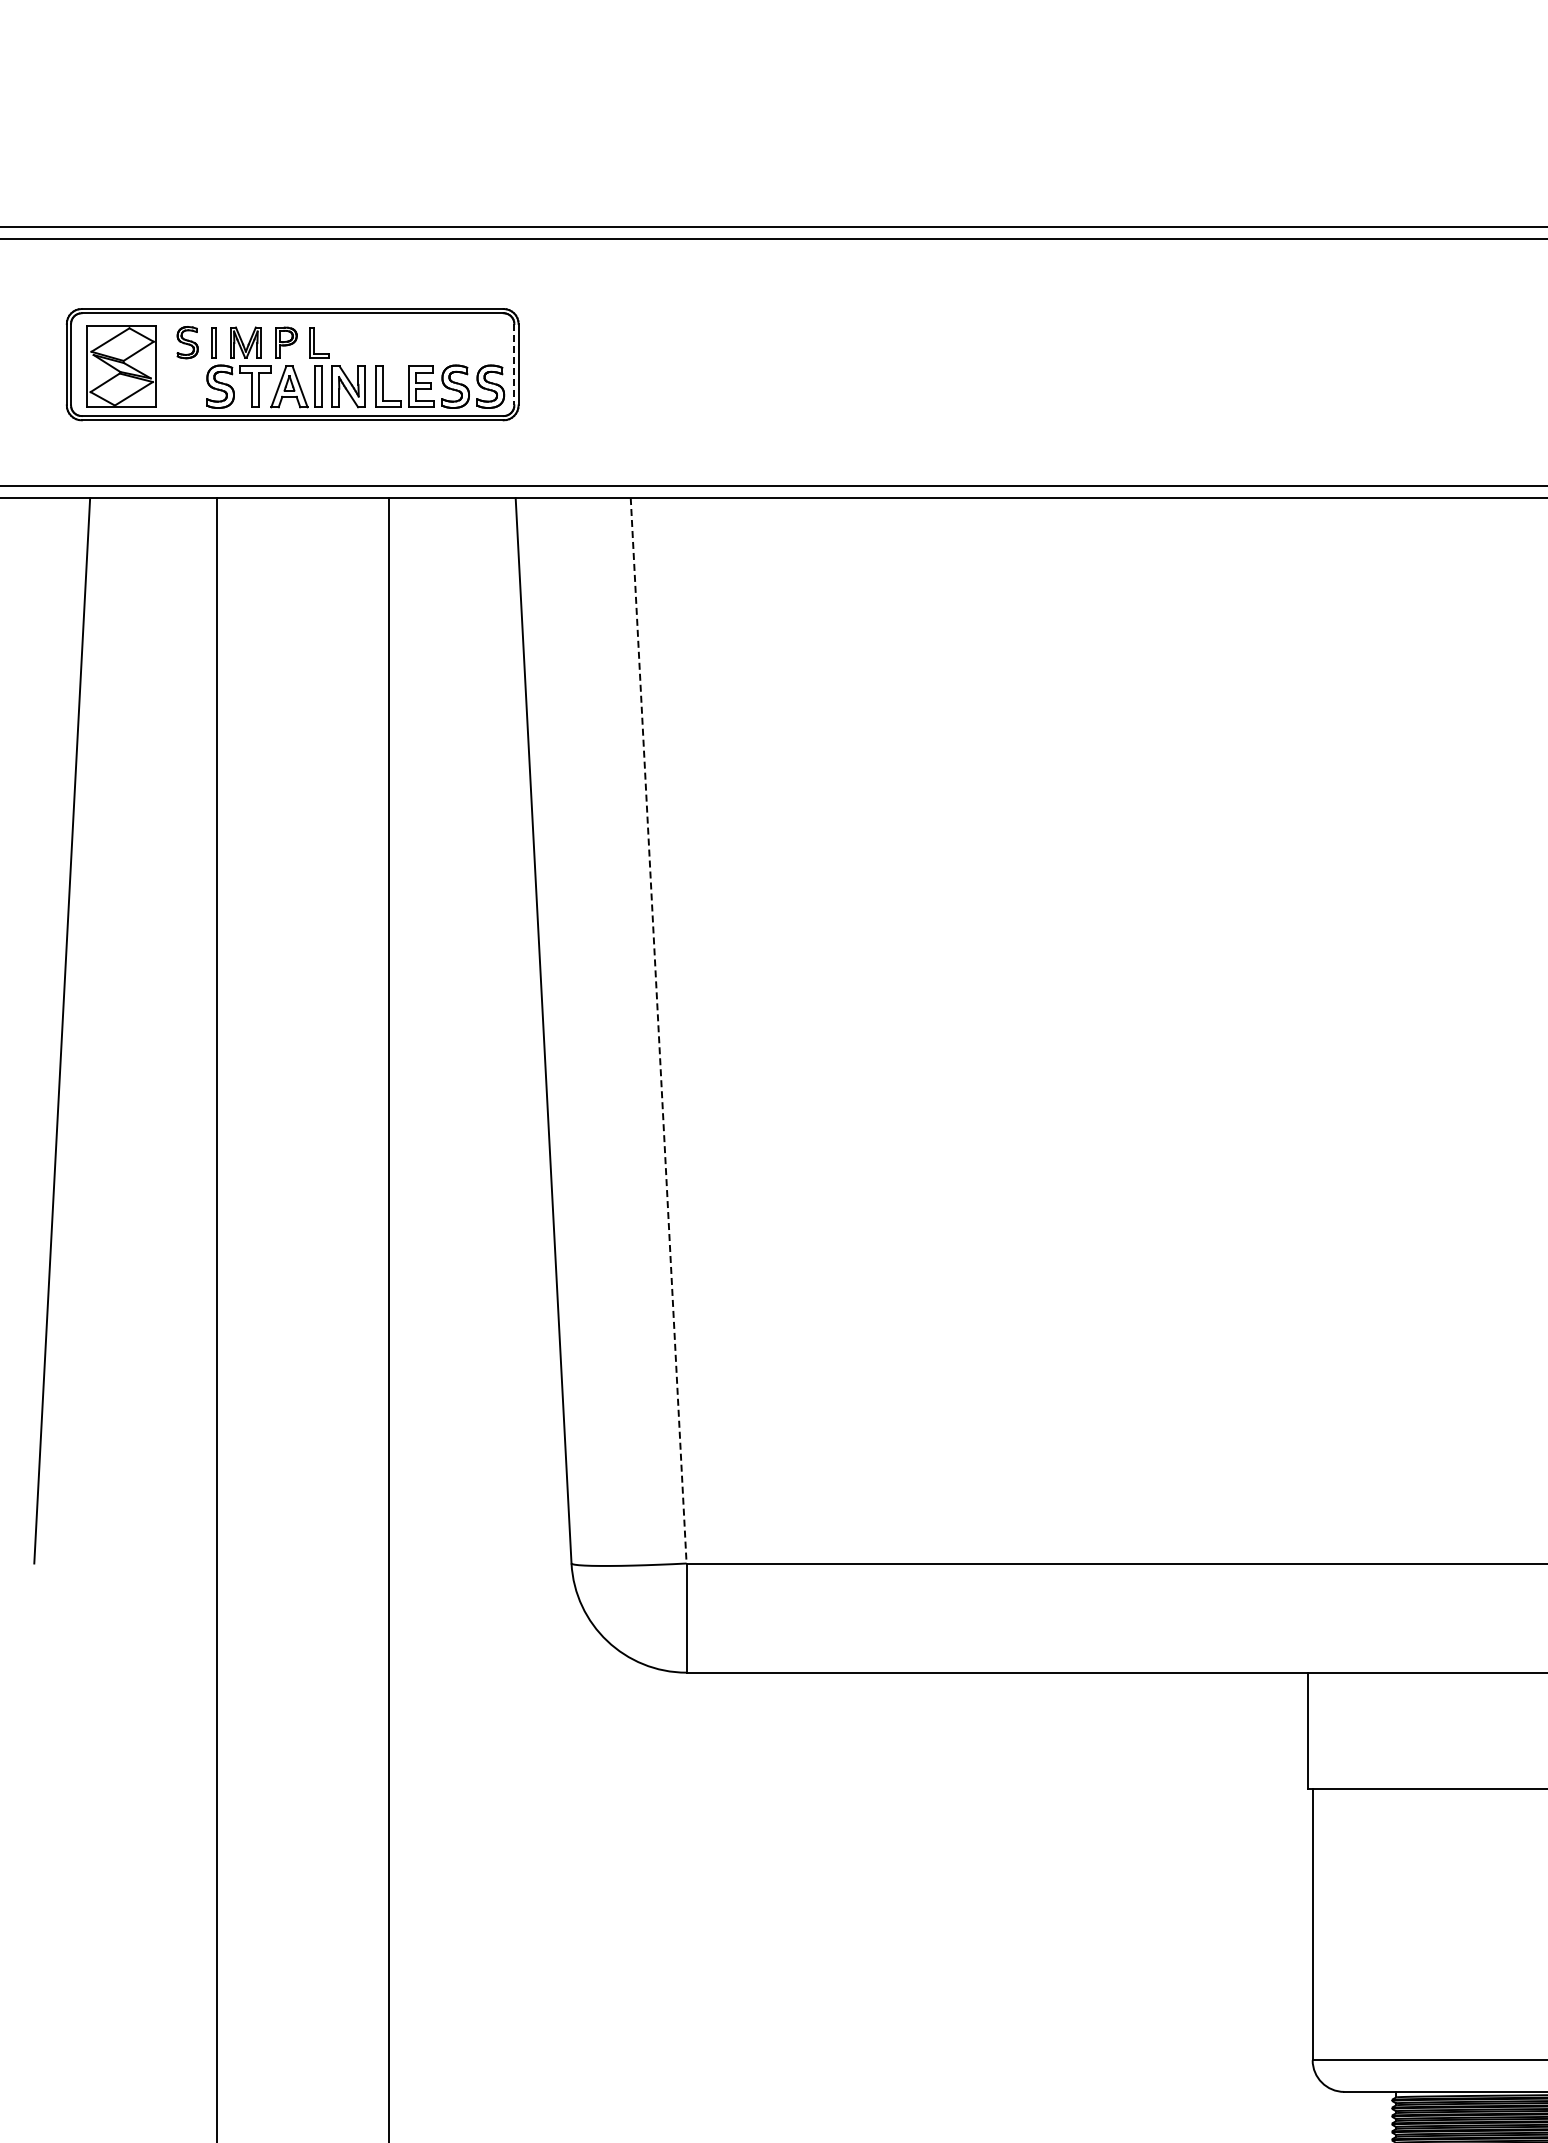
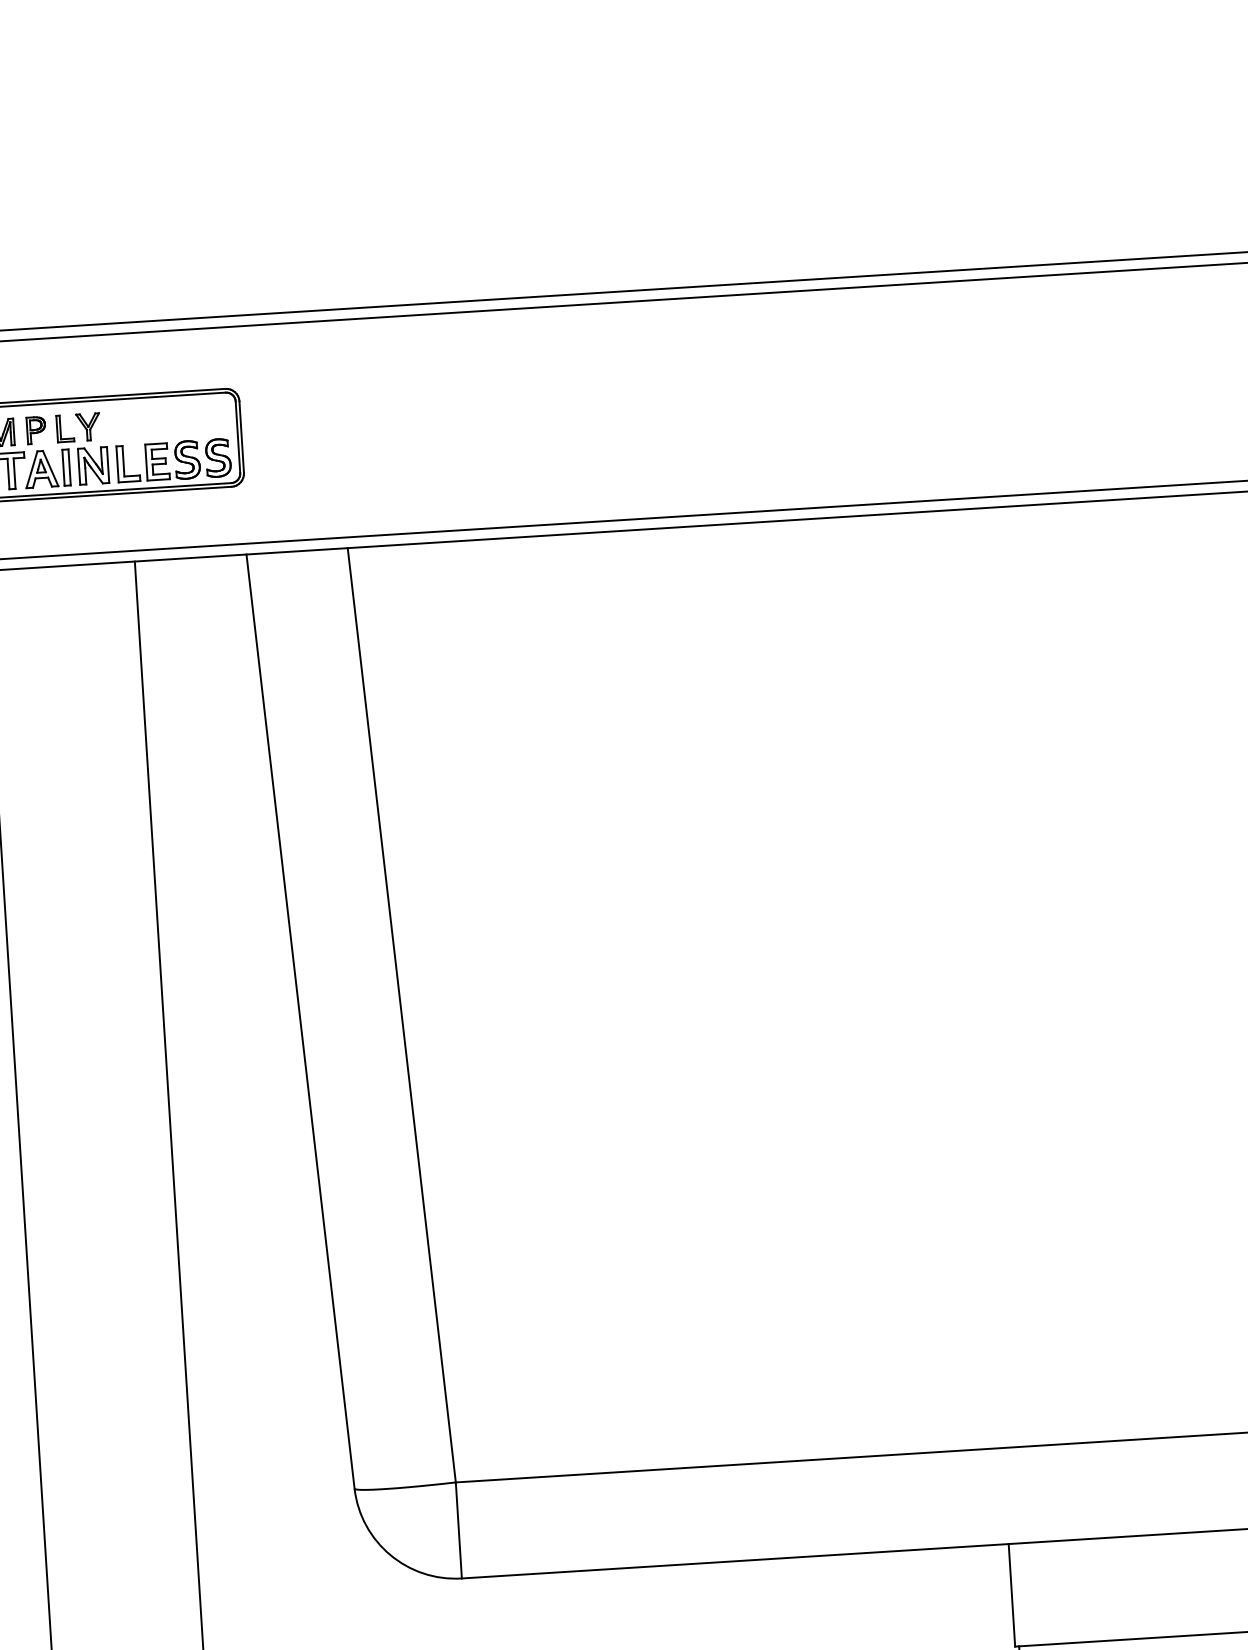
part: (345, 342) -> (88, 427), added
line: (514, 364) -> (238, 437), dashed -> solid
line: (658, 1031) -> (401, 1015), dashed -> solid

